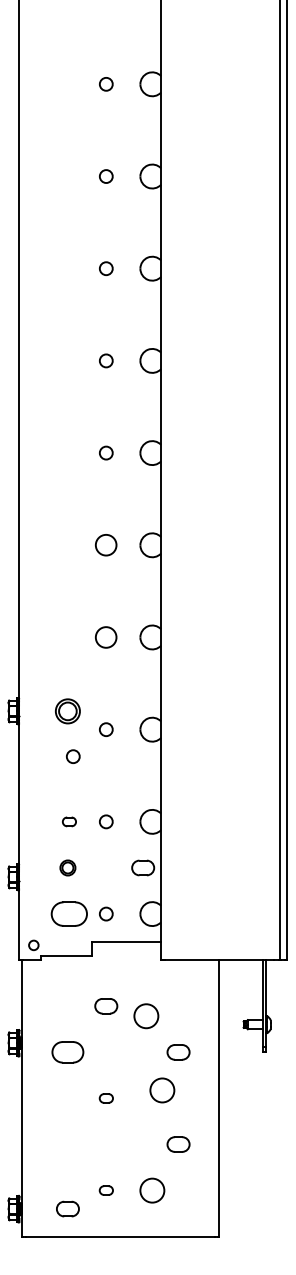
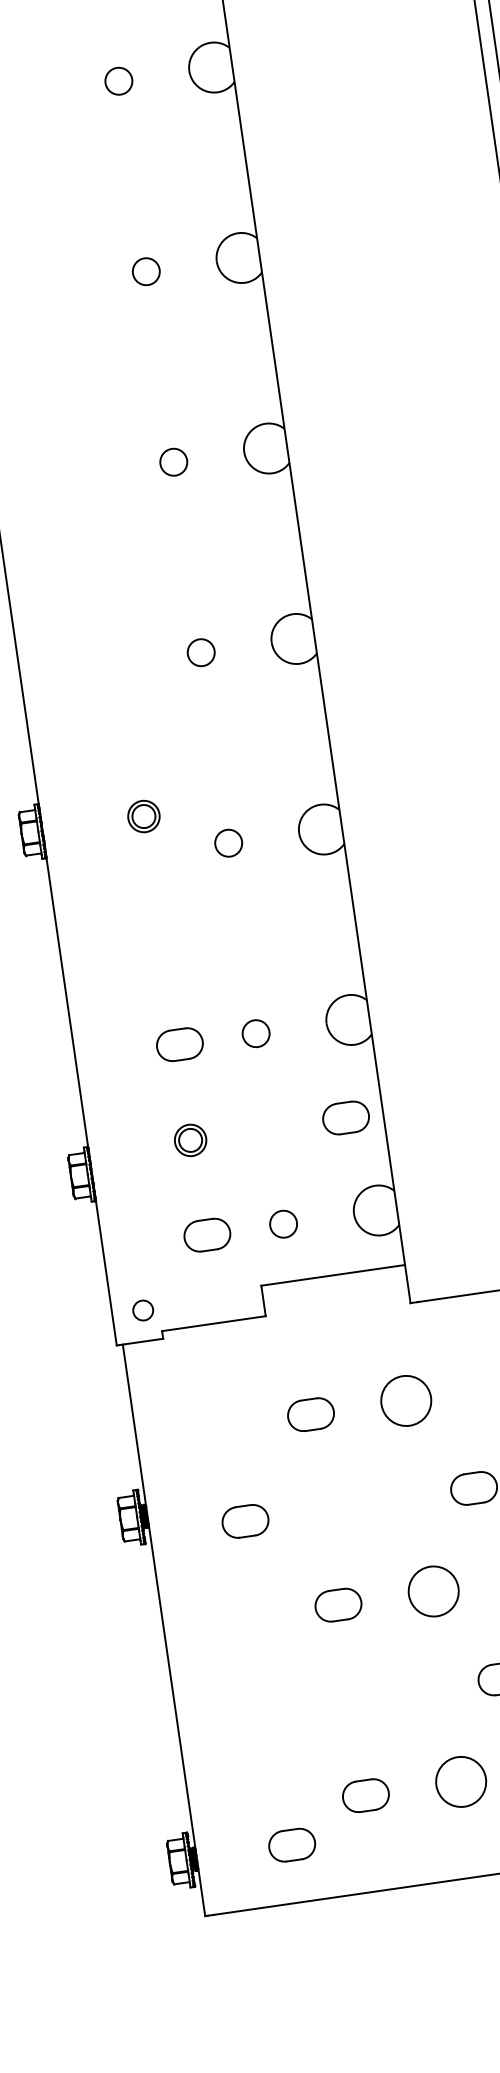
circle: (106, 545) -> (174, 462), size x0.62
circle: (106, 637) -> (201, 652), size x0.62
part: (67, 710) -> (142, 815), size x0.62
circle: (73, 756) -> (168, 908), removed
part: (69, 821) -> (180, 1043), size x1.67
part: (69, 913) -> (207, 1233), size x0.62
circle: (146, 1016) -> (406, 1401), moved
part: (67, 1052) -> (244, 1521), size x0.71
circle: (162, 1090) -> (433, 1591), moved
part: (106, 1098) -> (338, 1605), size x1.67
part: (106, 1190) -> (366, 1795), size x1.67

